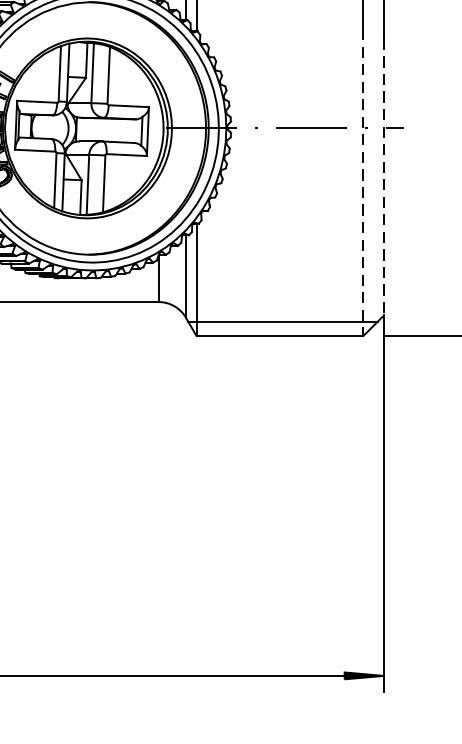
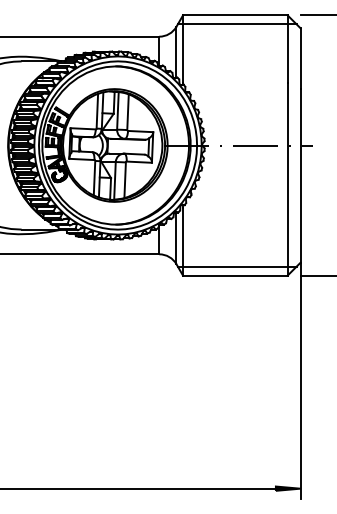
line: (383, 177) -> (300, 176), dashed -> solid
line: (363, 182) -> (287, 179), dashed -> solid

